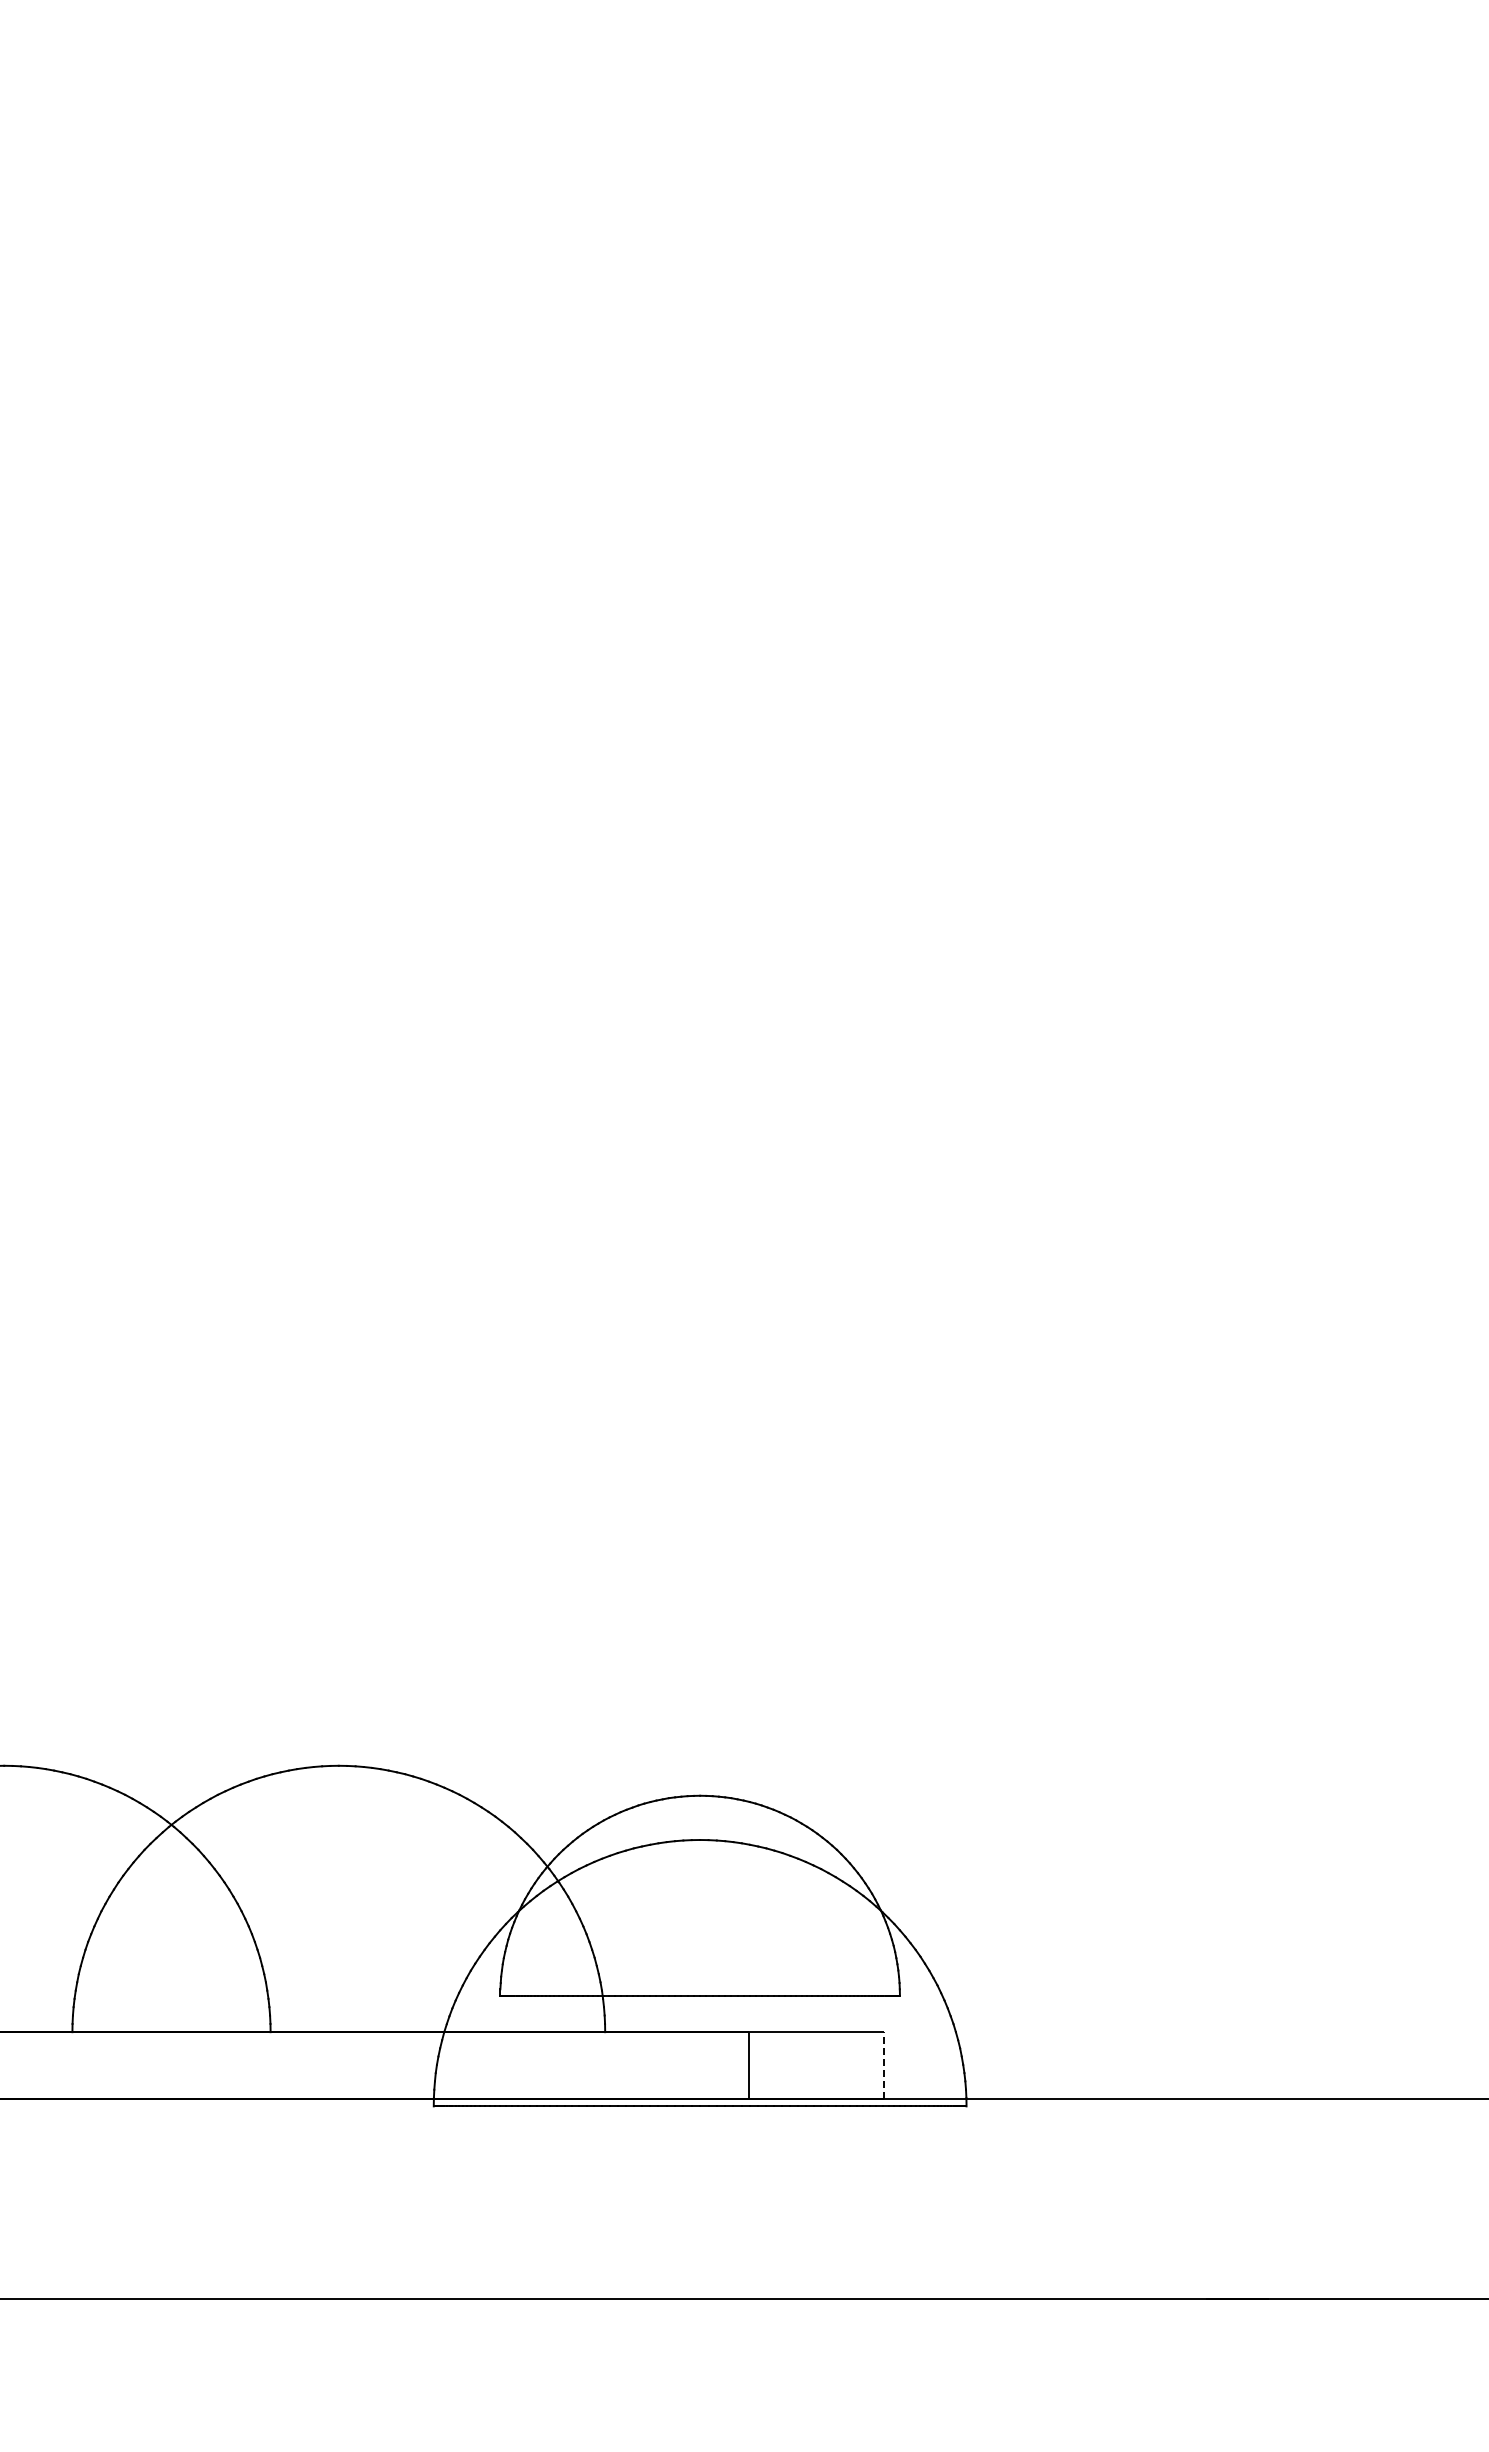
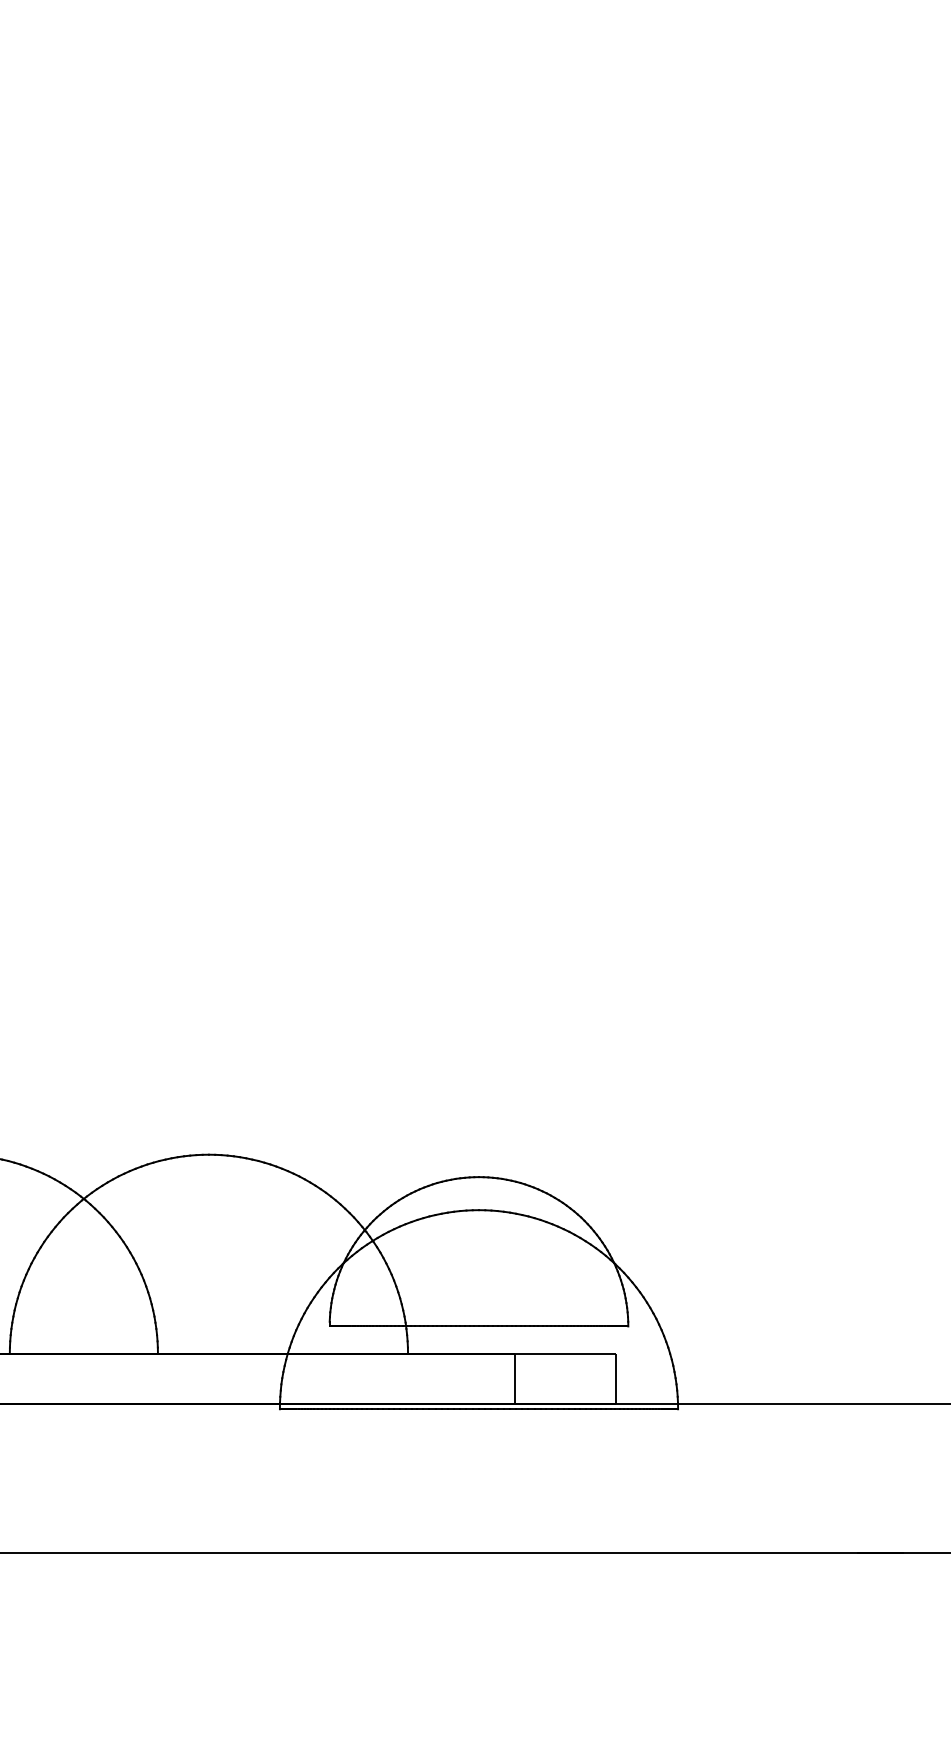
line: (883, 2064) -> (616, 1377), dashed -> solid

